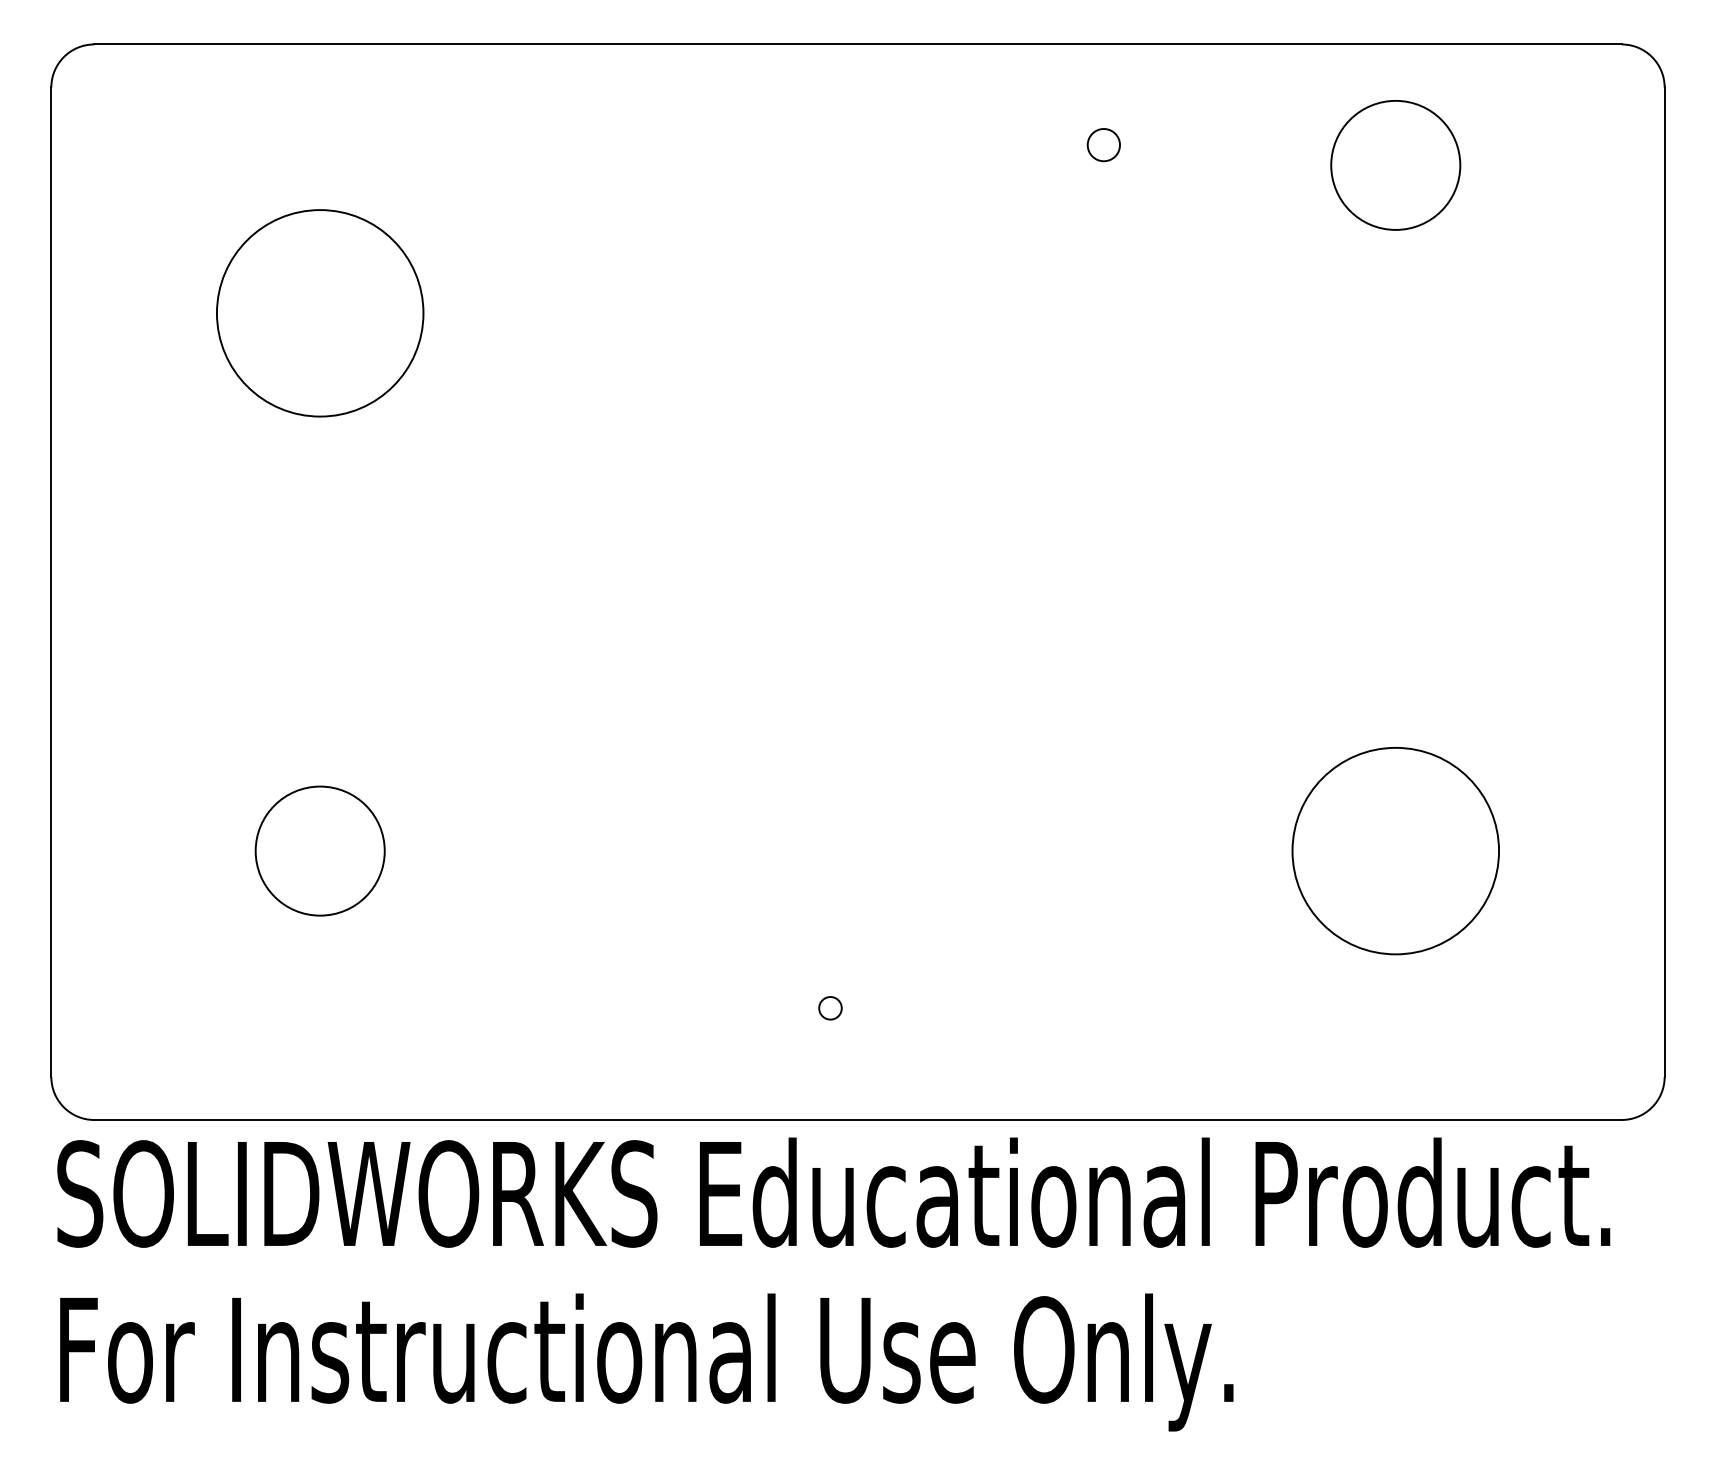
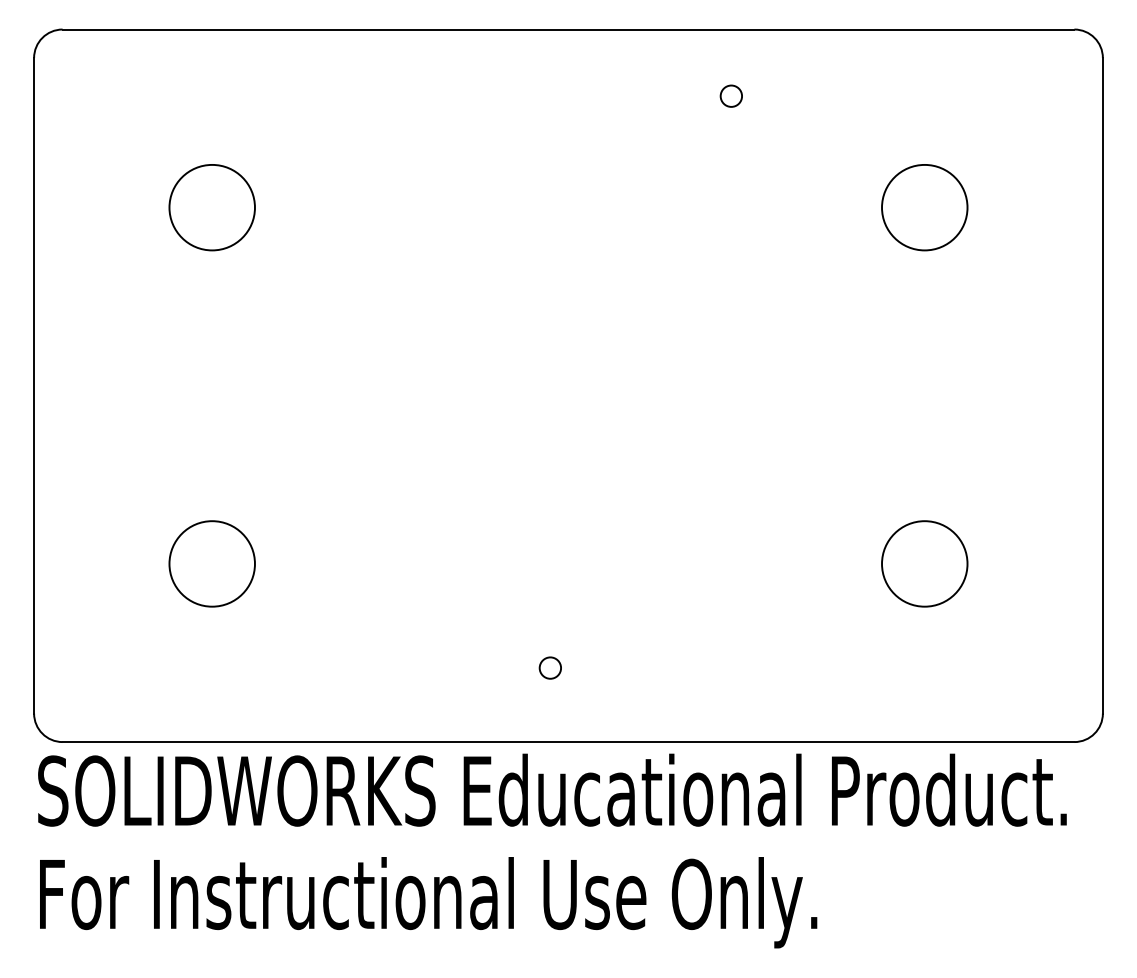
circle: (1395, 165) -> (924, 207), moved
circle: (319, 313) -> (211, 207), size x0.62
circle: (1395, 850) -> (924, 563), size x0.62
circle: (829, 1007) -> (549, 667), size x1.43

